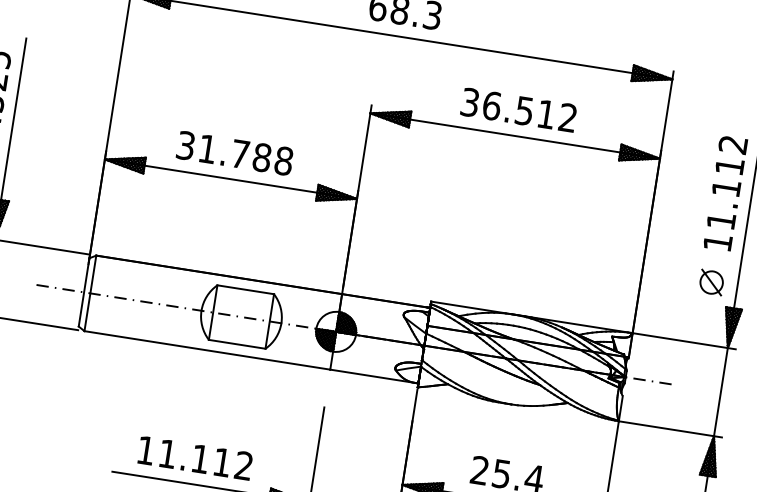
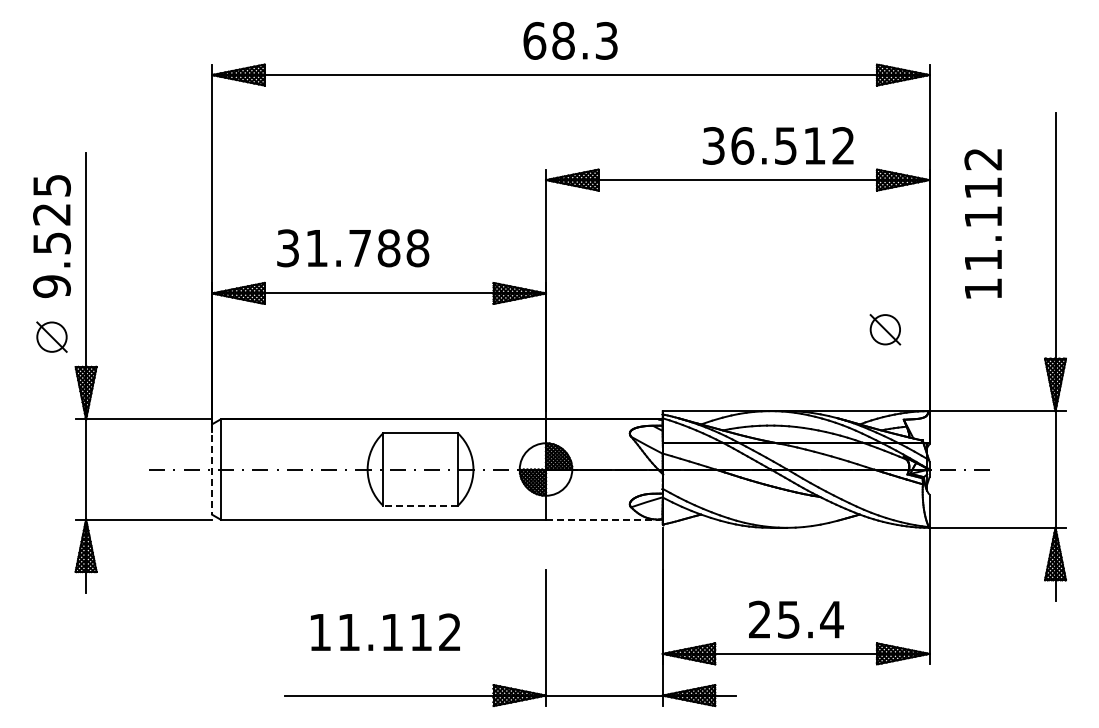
text: (518, 109) -> (777, 145), moved
text: (235, 153) -> (353, 248), moved
text: (724, 193) -> (982, 223), moved
part: (711, 282) -> (885, 329), moved
line: (84, 293) -> (212, 470), solid -> dashed
line: (237, 344) -> (420, 505), solid -> dashed
line: (372, 376) -> (602, 519), solid -> dashed
text: (195, 457) -> (385, 631), moved

